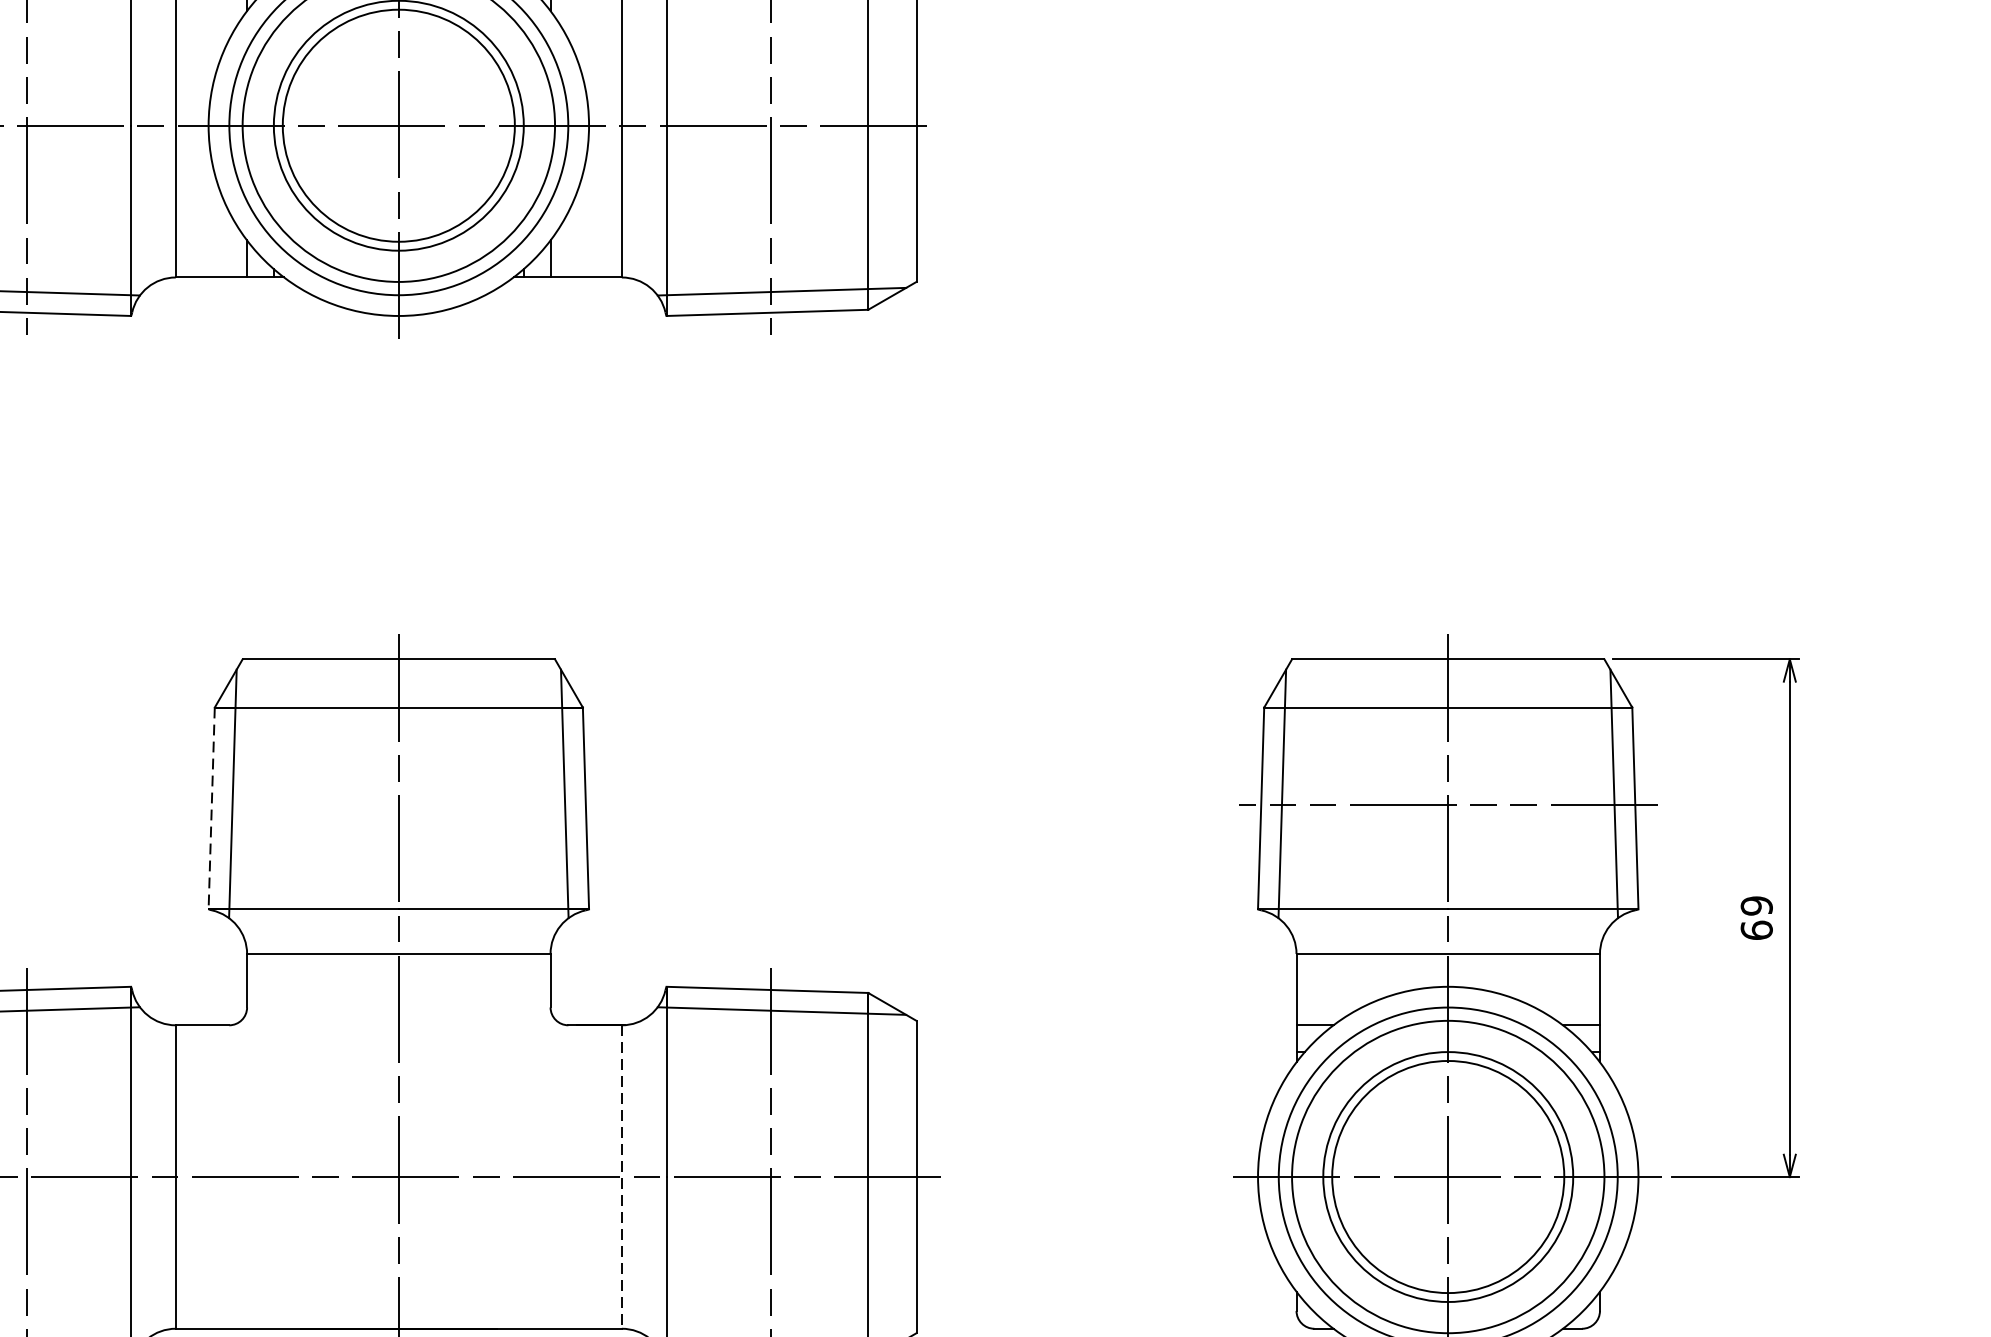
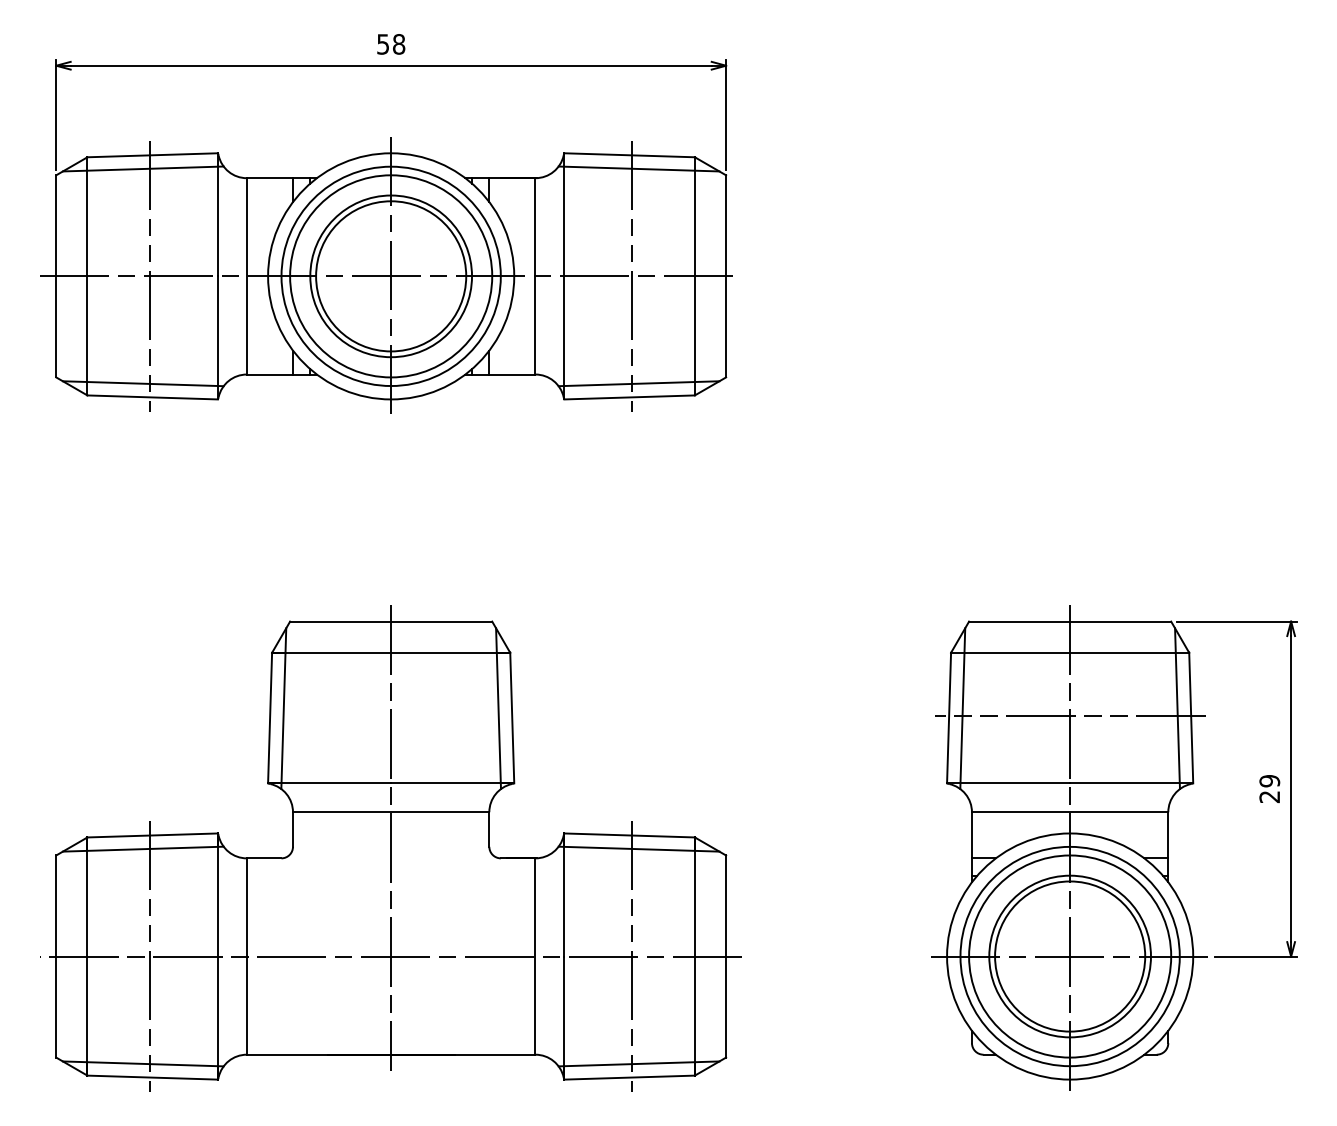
line: (212, 809) -> (270, 718), dashed -> solid
text: (1756, 929) -> (1269, 796), 69 -> 29
line: (621, 1178) -> (535, 957), dashed -> solid

